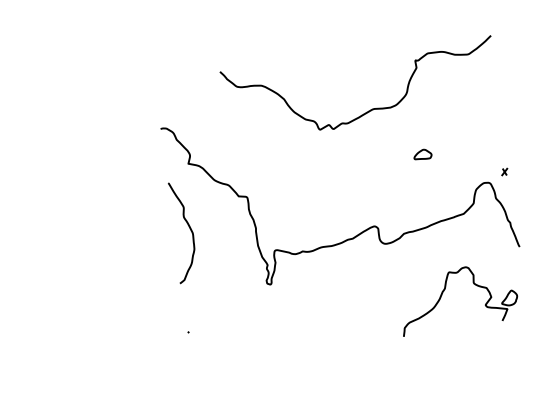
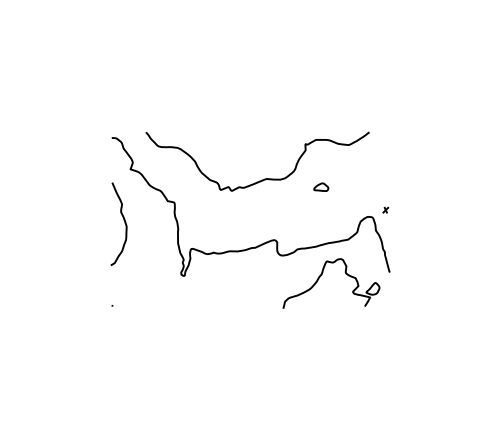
curve: (371, 108) -> (264, 178), moved
part: (444, 291) -> (321, 276), moved

